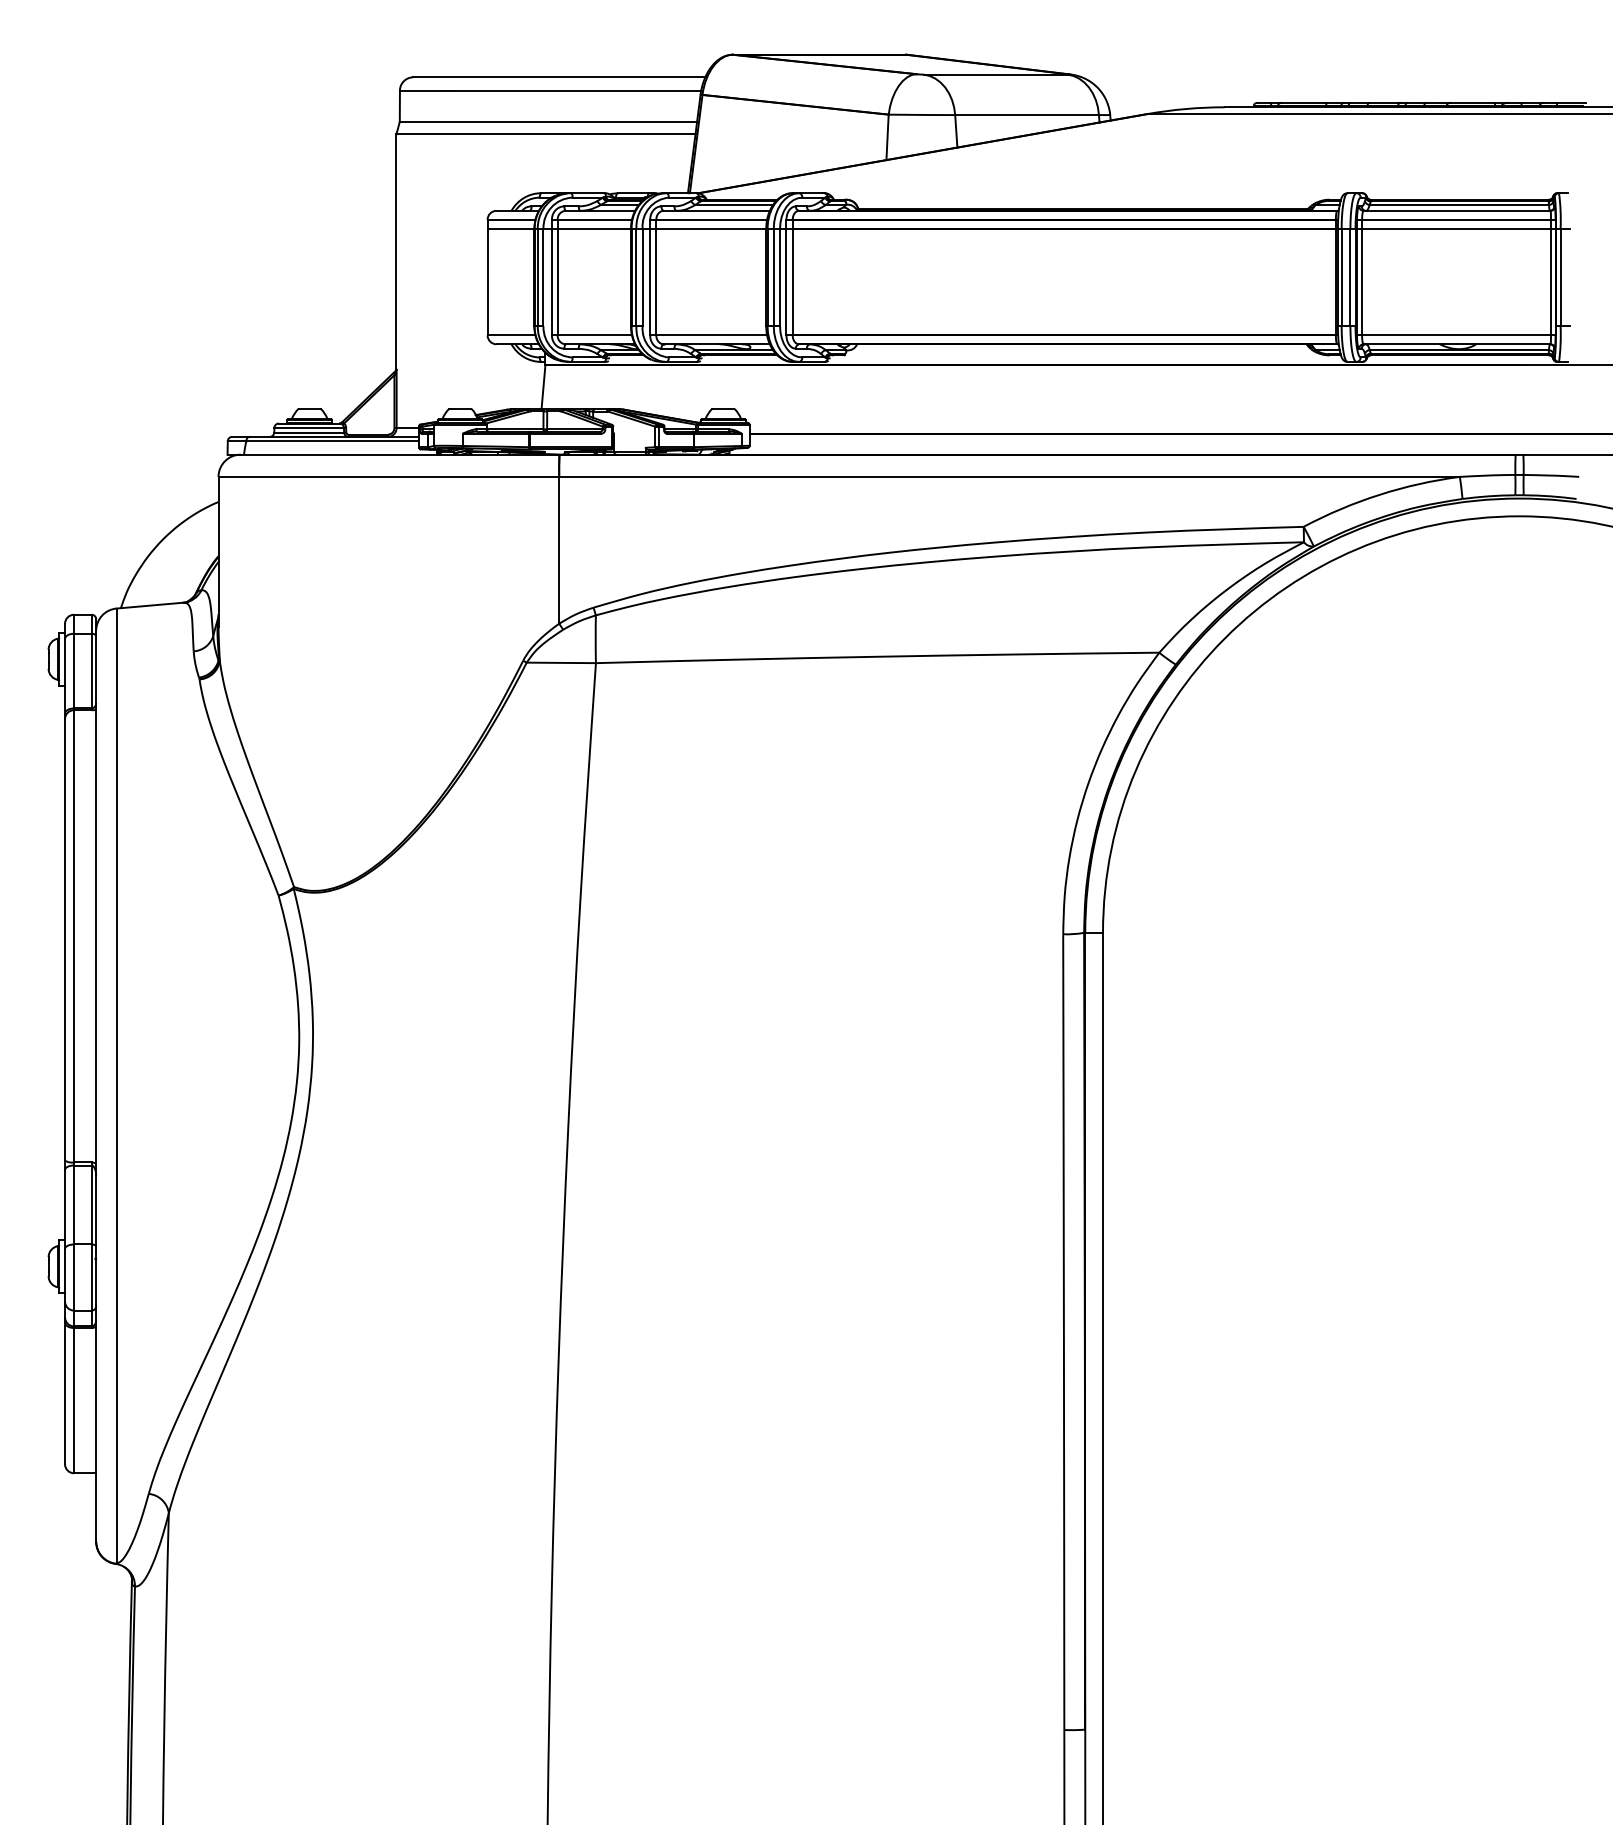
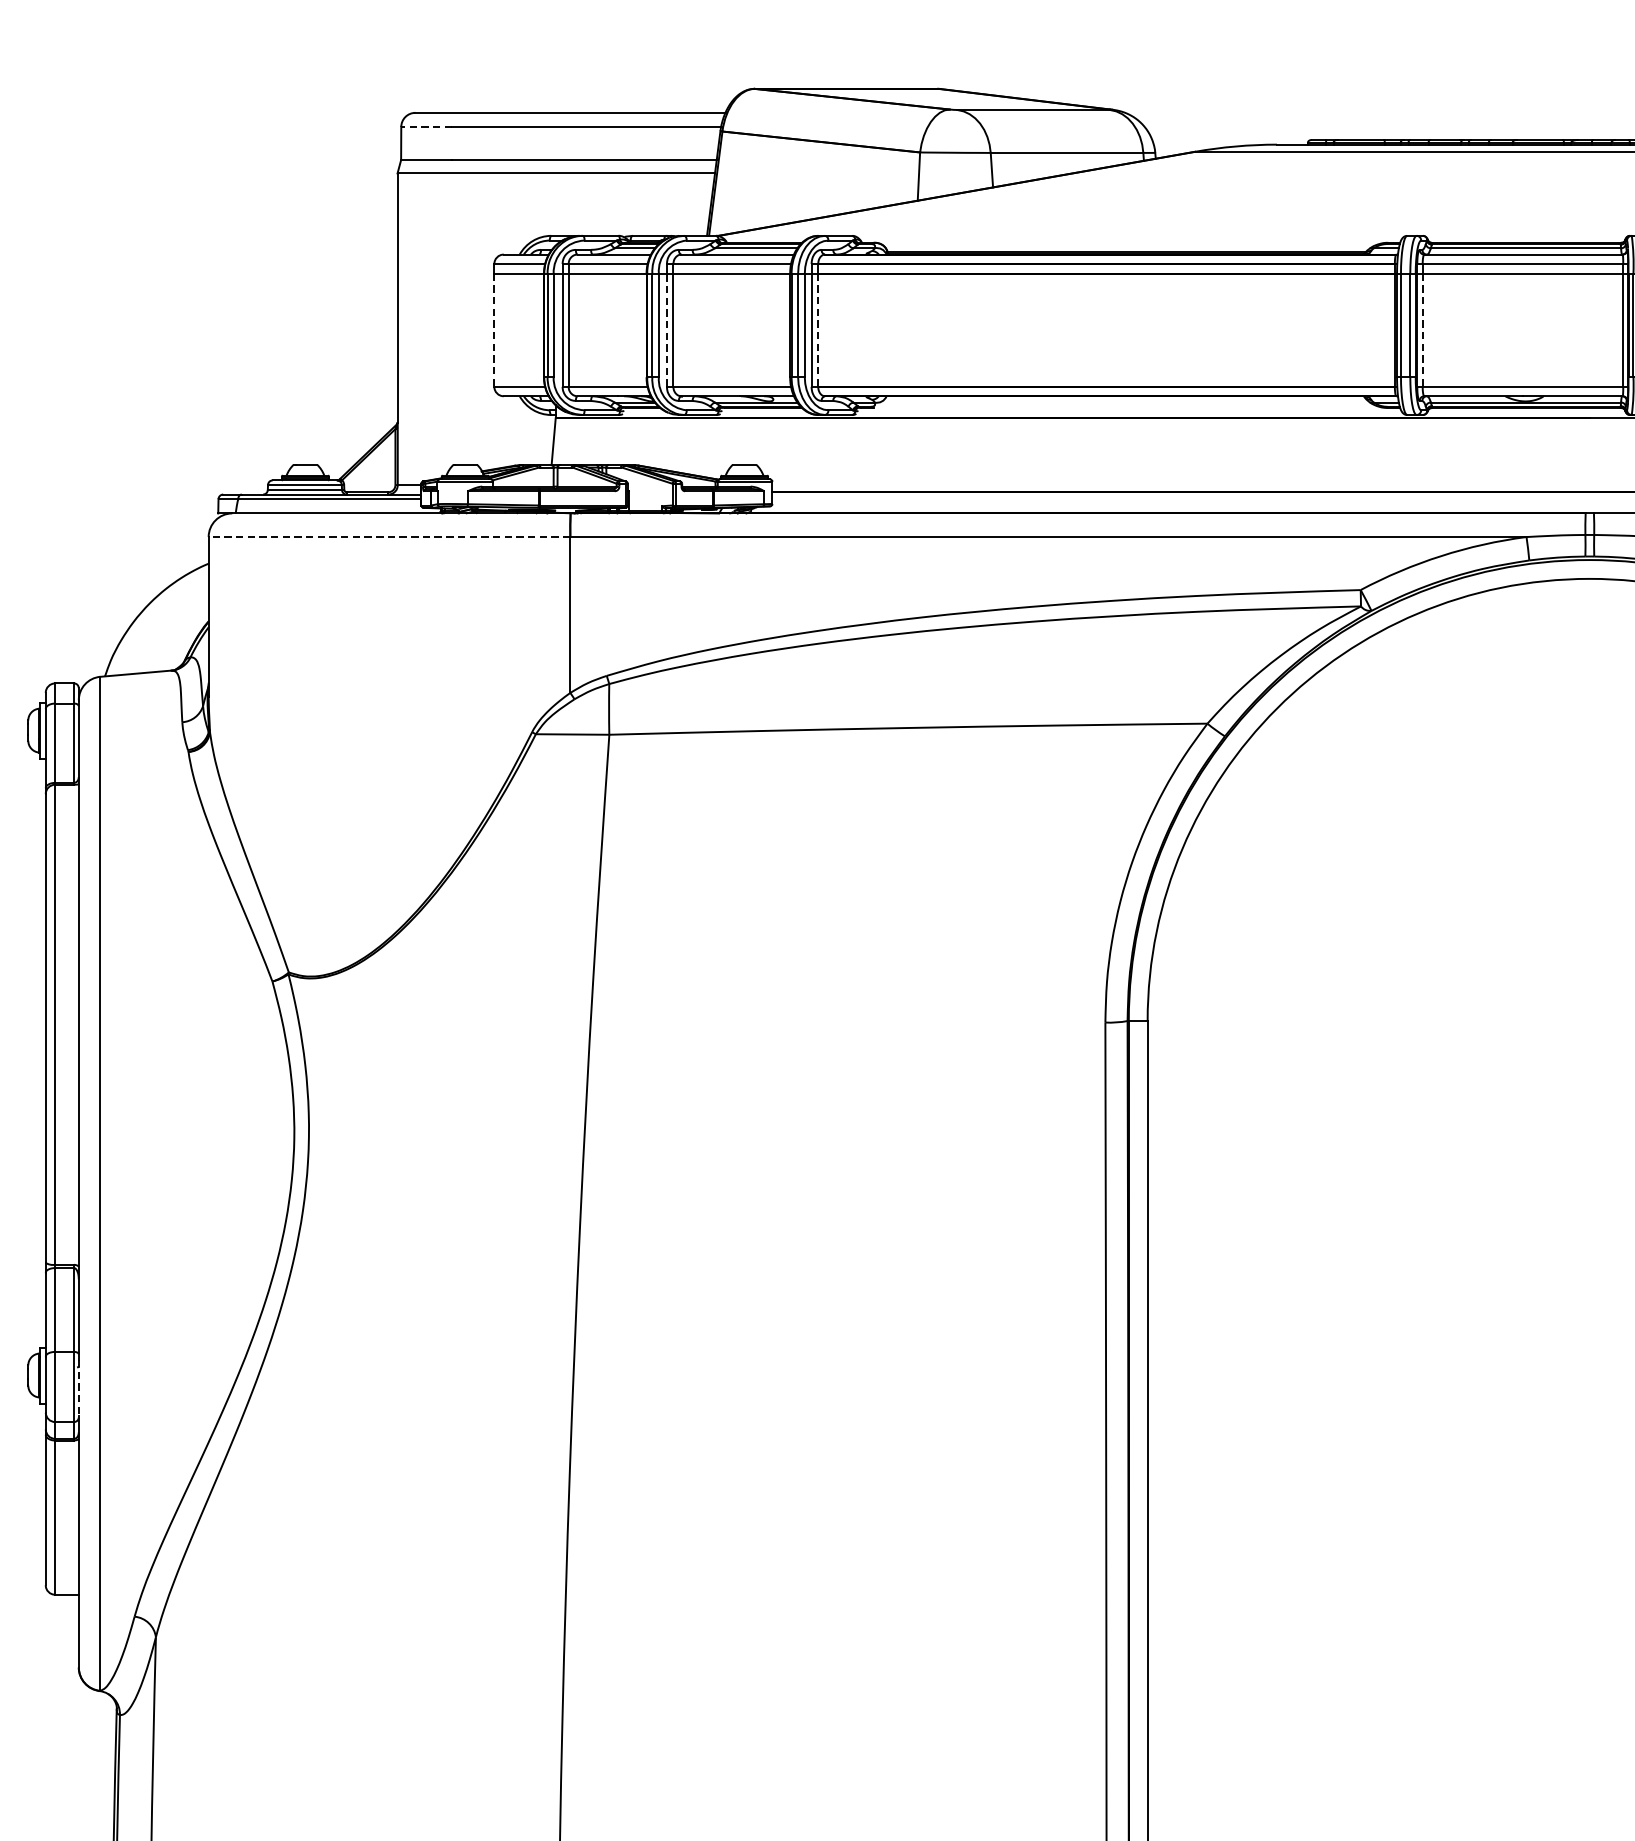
line: (423, 90) -> (426, 126), solid -> dashed
line: (650, 281) -> (667, 329), solid -> dashed
line: (487, 282) -> (494, 330), solid -> dashed
line: (792, 282) -> (818, 330), solid -> dashed
line: (1362, 282) -> (1423, 330), solid -> dashed
line: (388, 476) -> (389, 536), solid -> dashed
line: (96, 1278) -> (79, 1388), solid -> dashed

